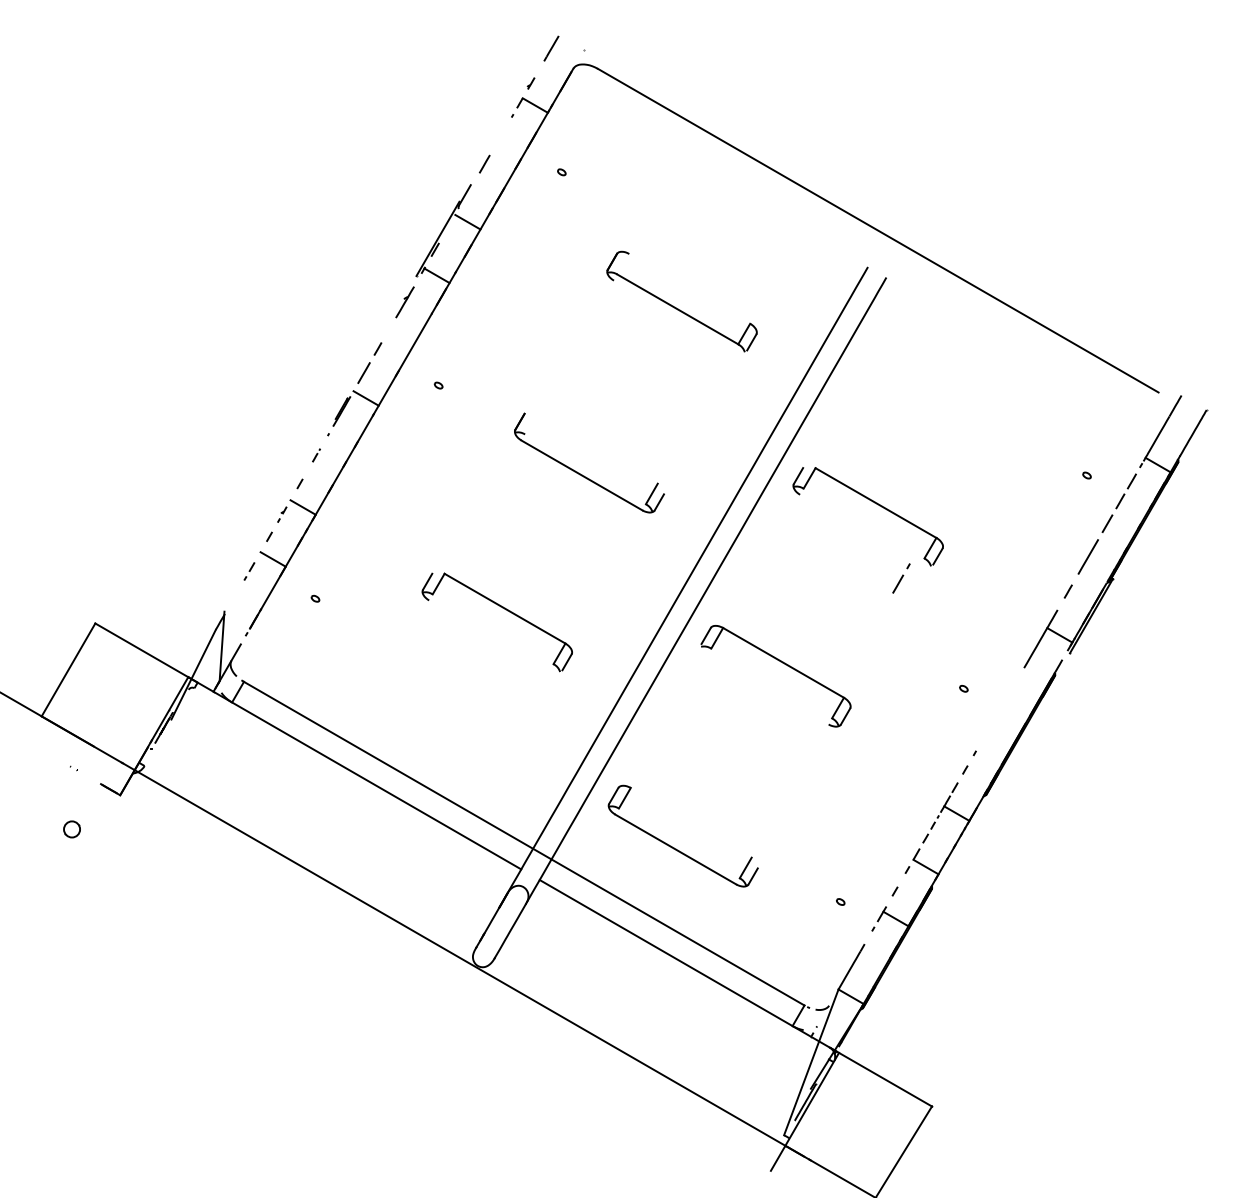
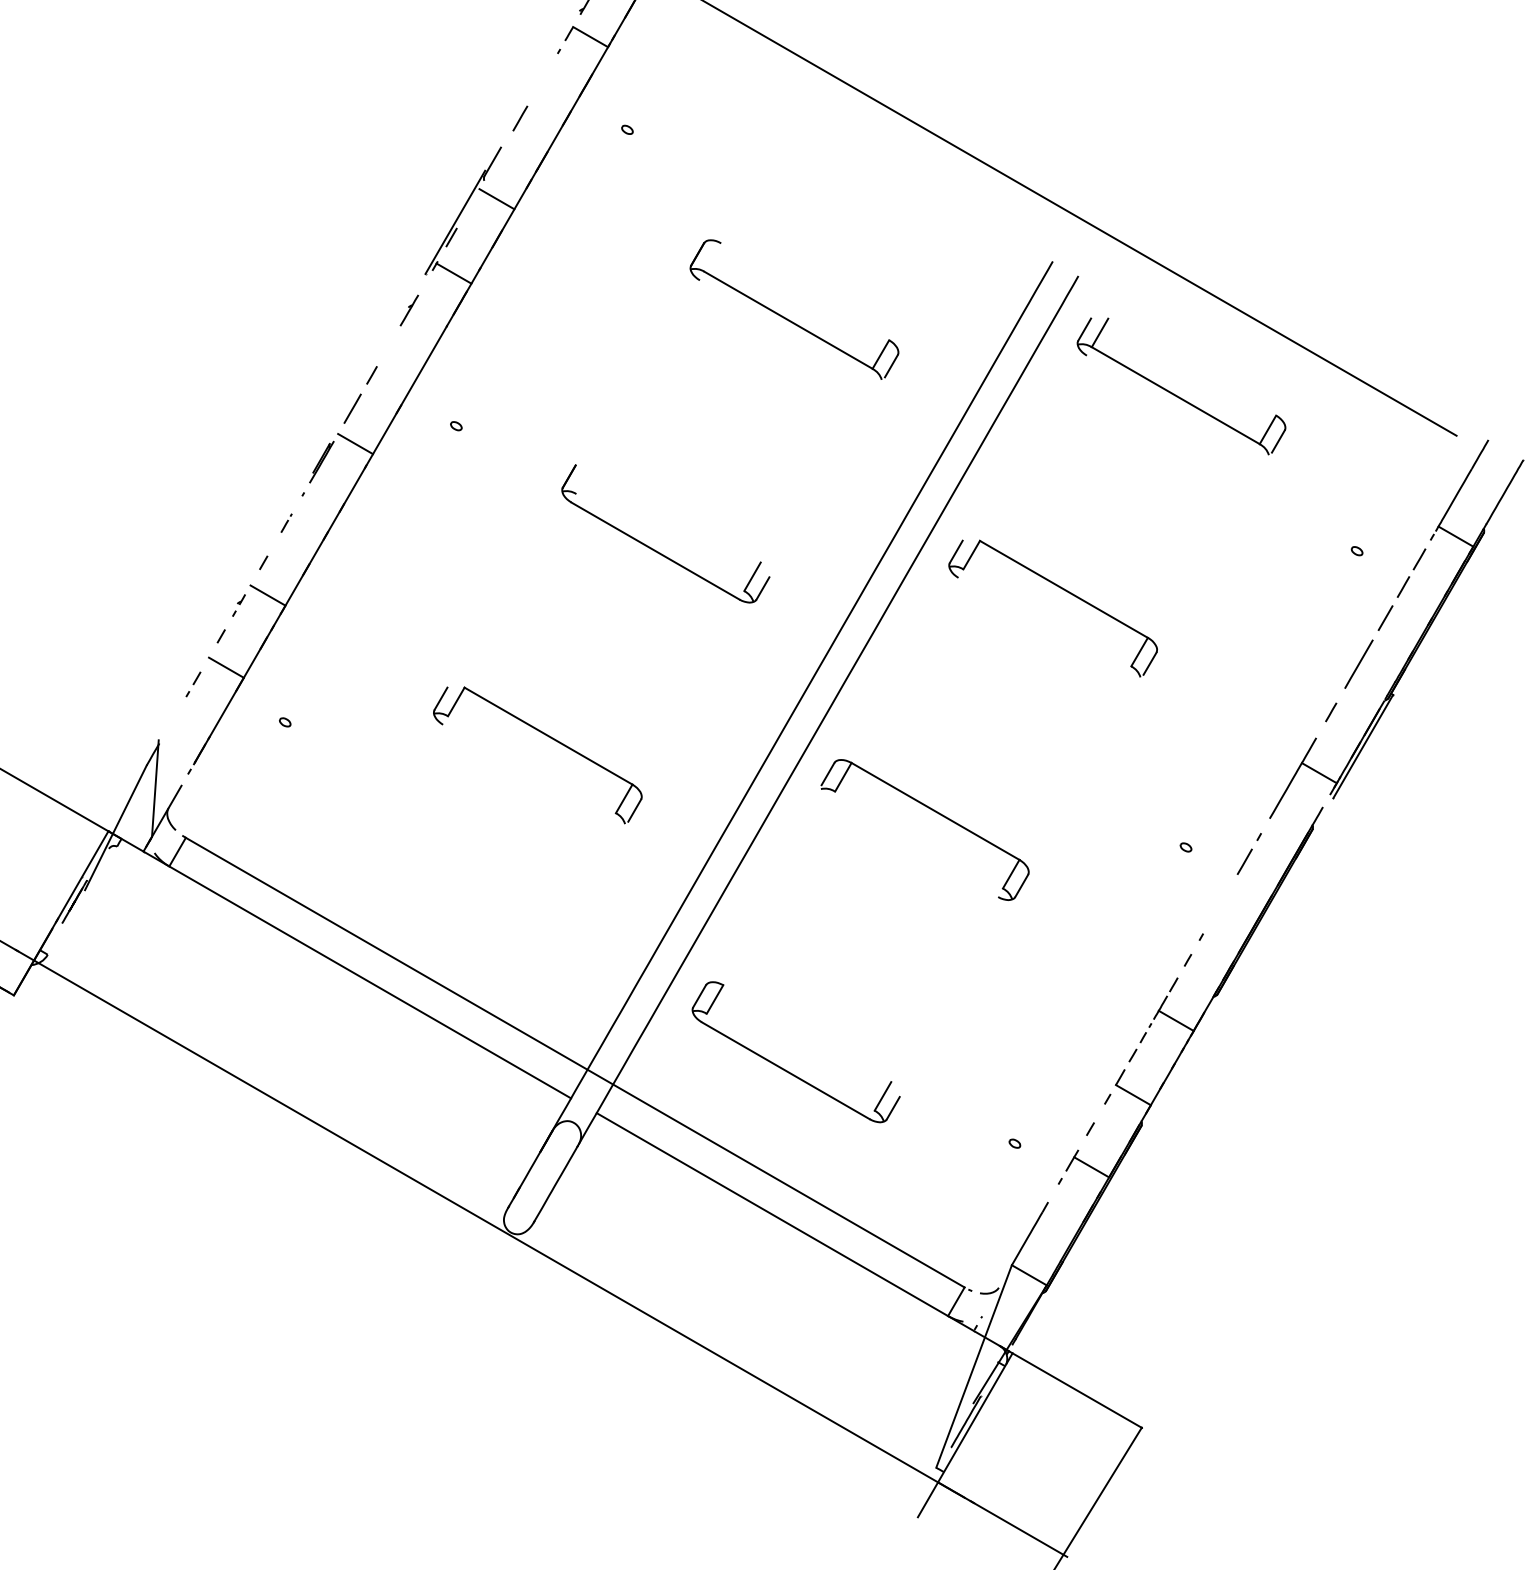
part: (404, 302) -> (408, 310), size x0.71
part: (956, 362) -> (1175, 394), added
part: (901, 578) -> (1249, 853), moved

